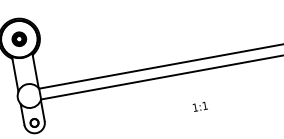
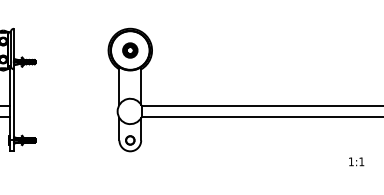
text: (200, 106) -> (356, 161), moved

